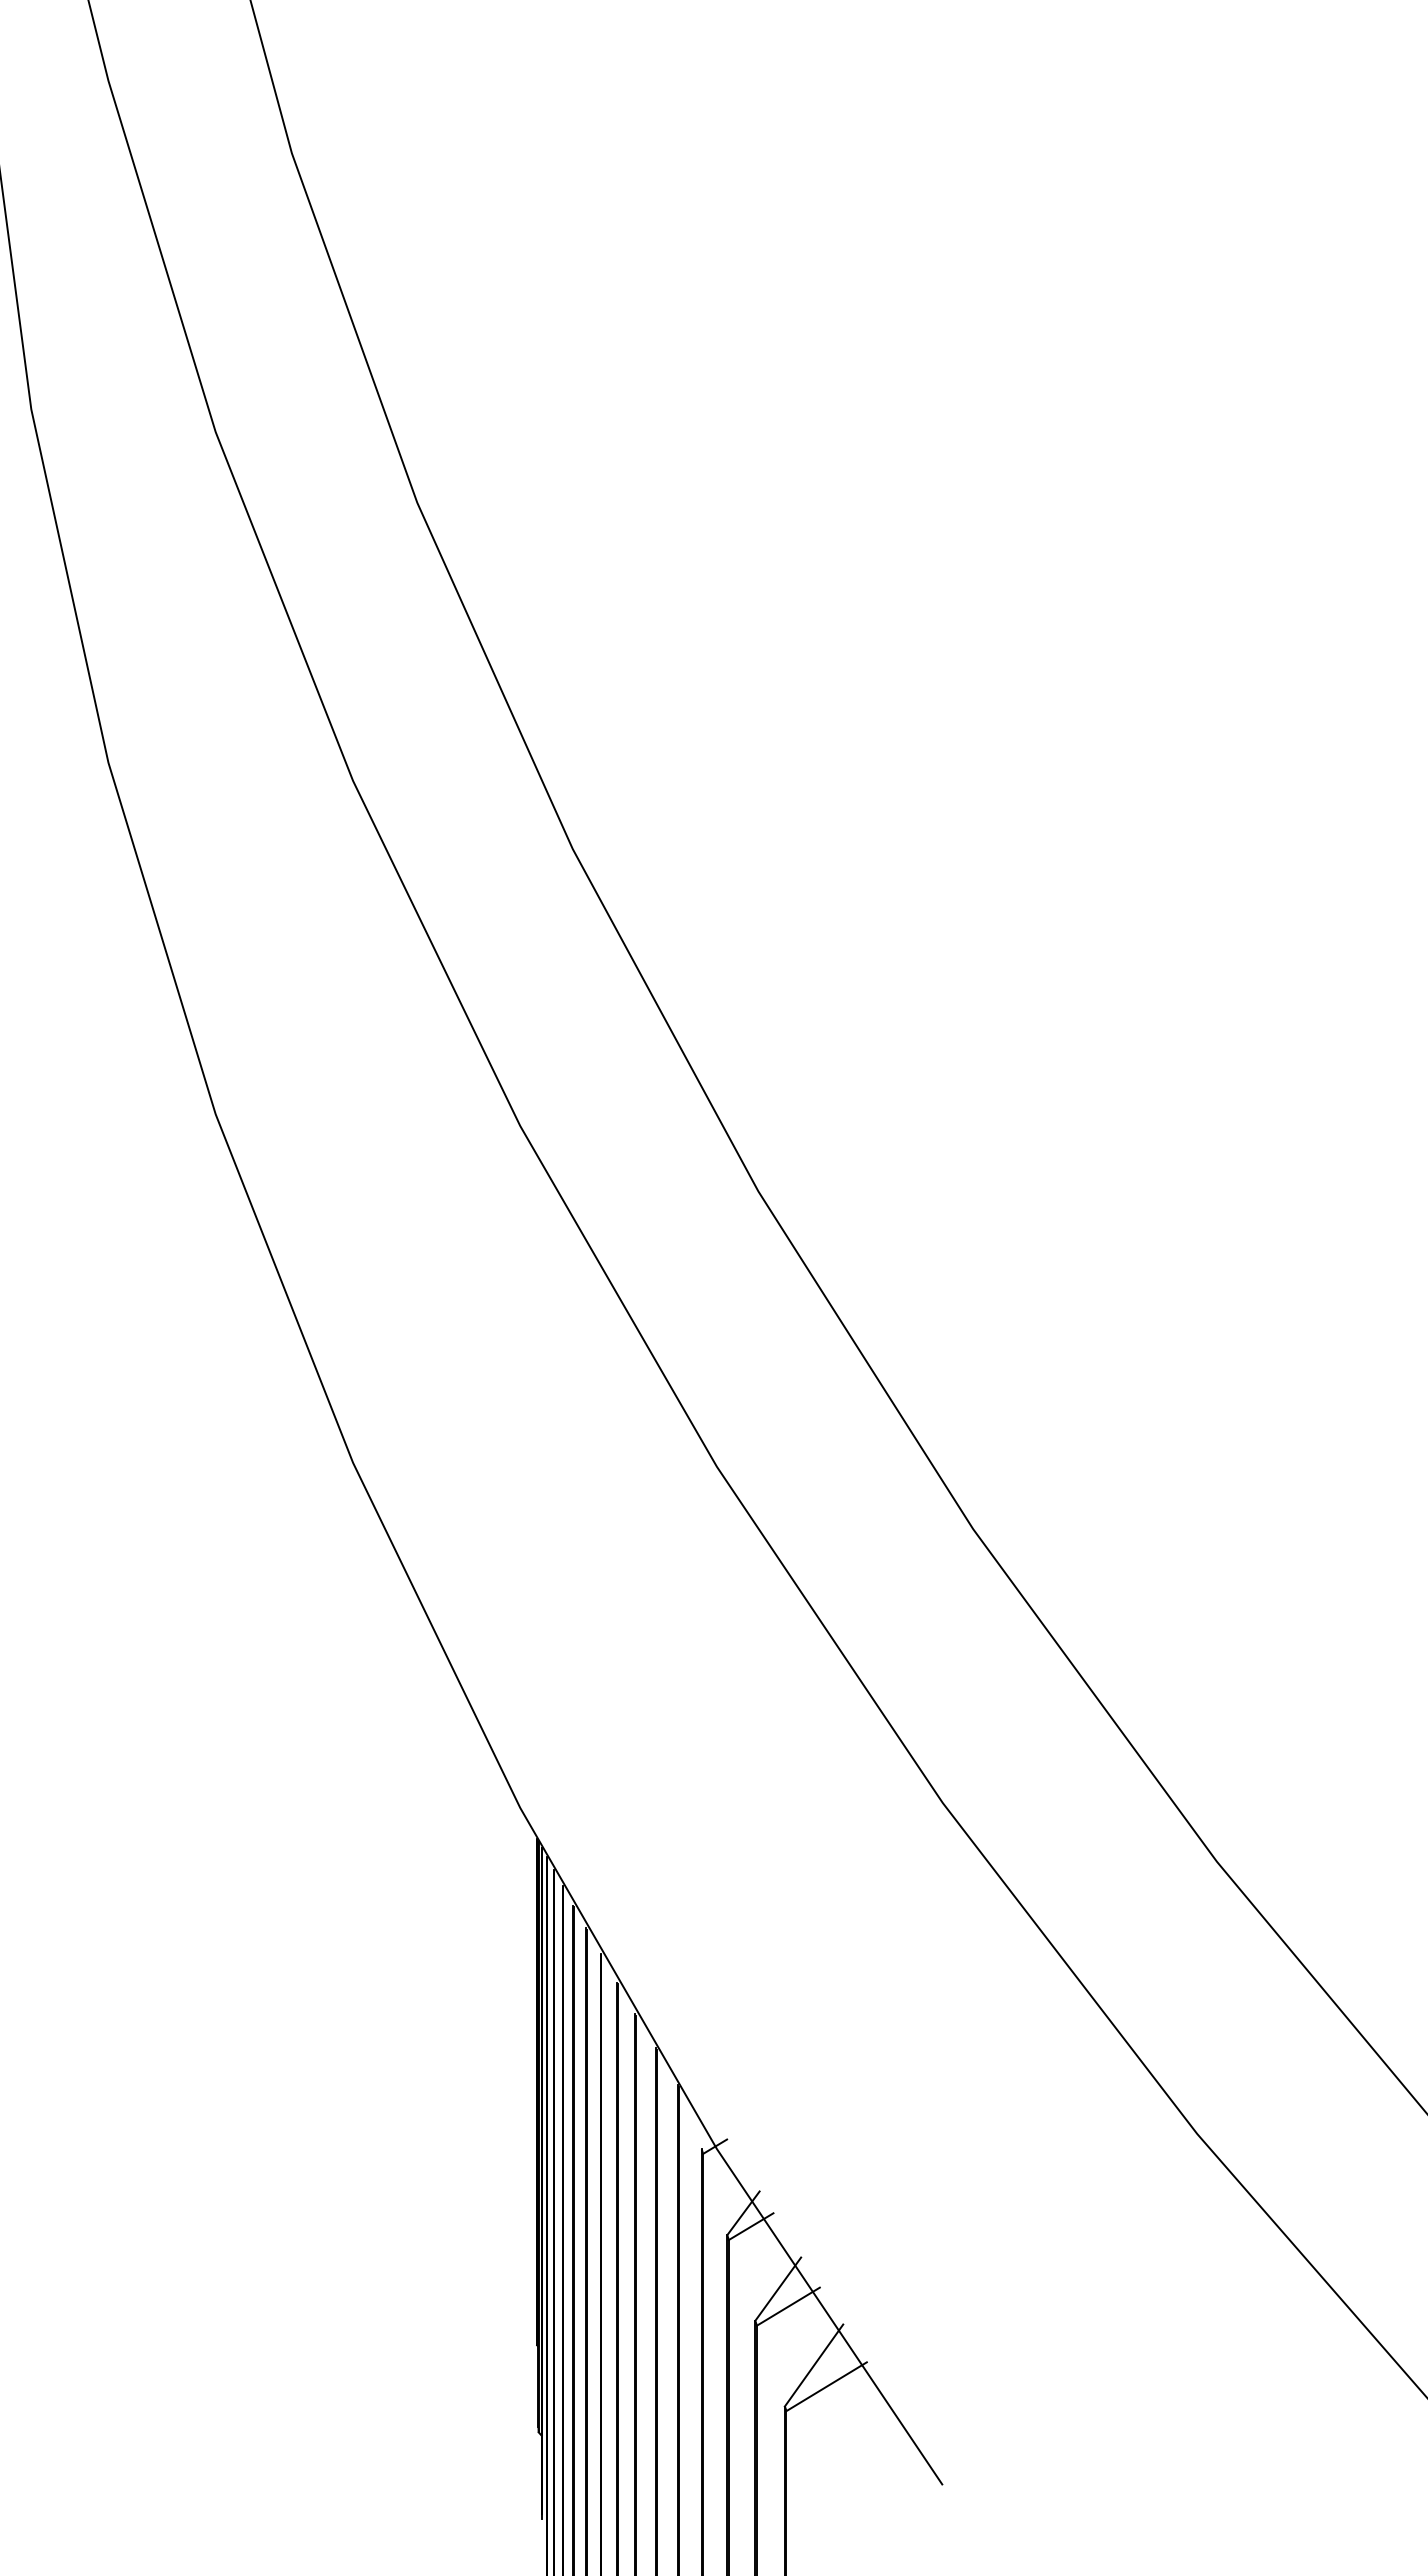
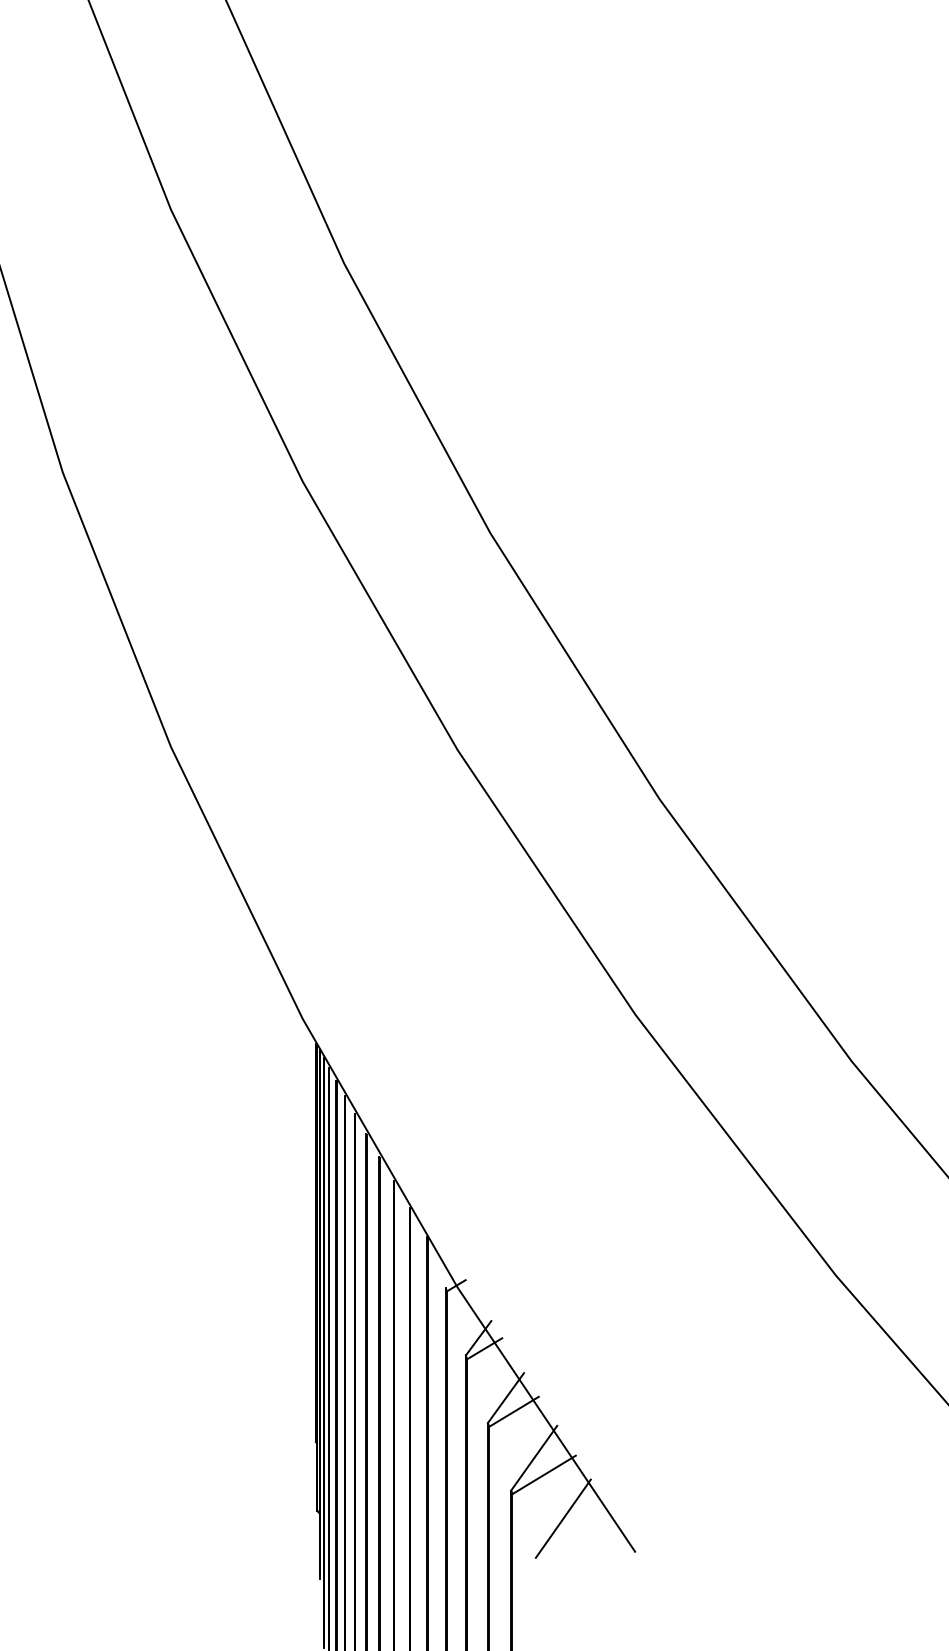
line: (850, 2441) -> (562, 1518), added

